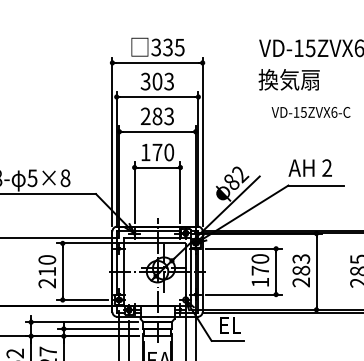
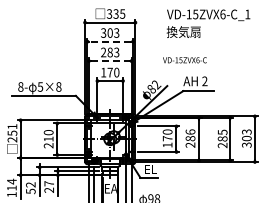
line: (157, 96) -> (110, 41), solid -> dashed
text: (310, 112) -> (184, 60), moved
line: (157, 132) -> (110, 61), solid -> dashed
text: (301, 257) -> (190, 131), 283 -> 286

